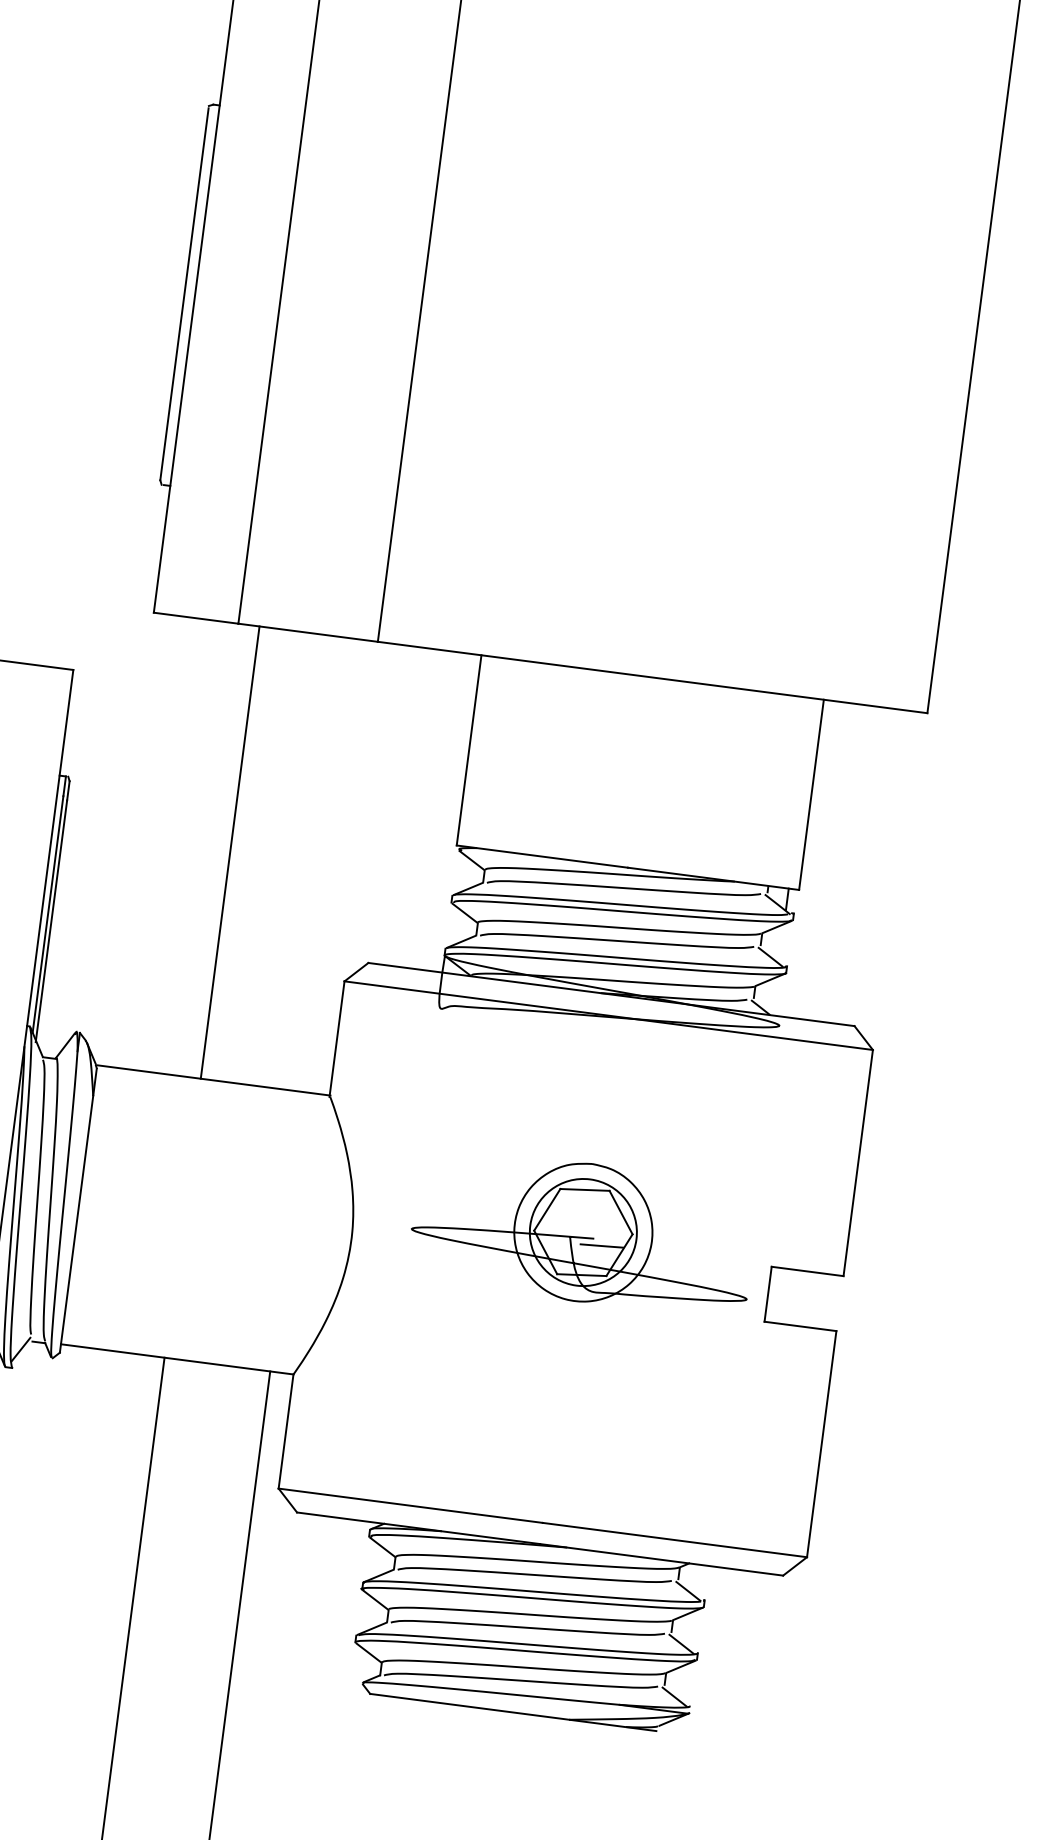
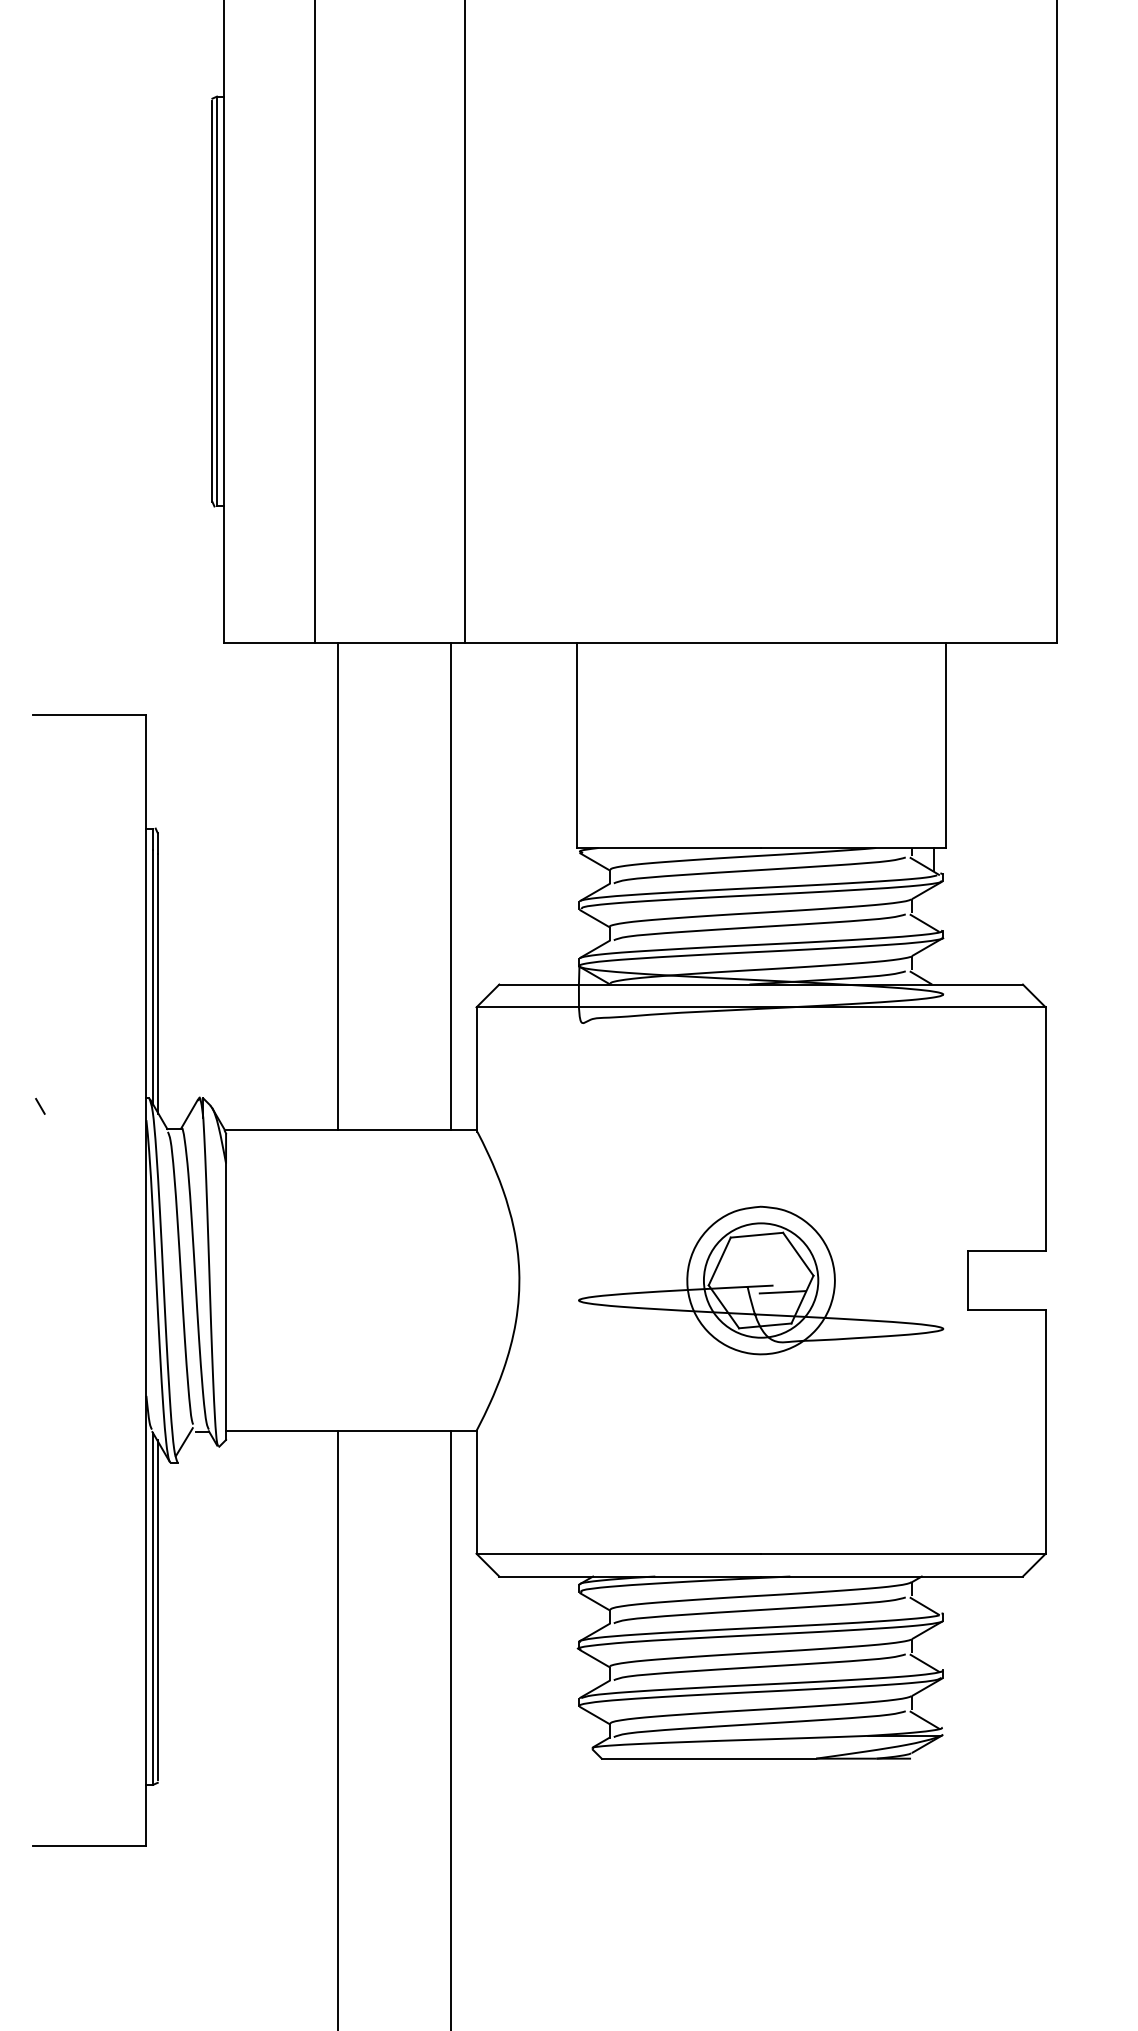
line: (188, 294) -> (216, 301), added
line: (335, 866) -> (451, 886), added
part: (583, 1232) -> (761, 1280), moved

